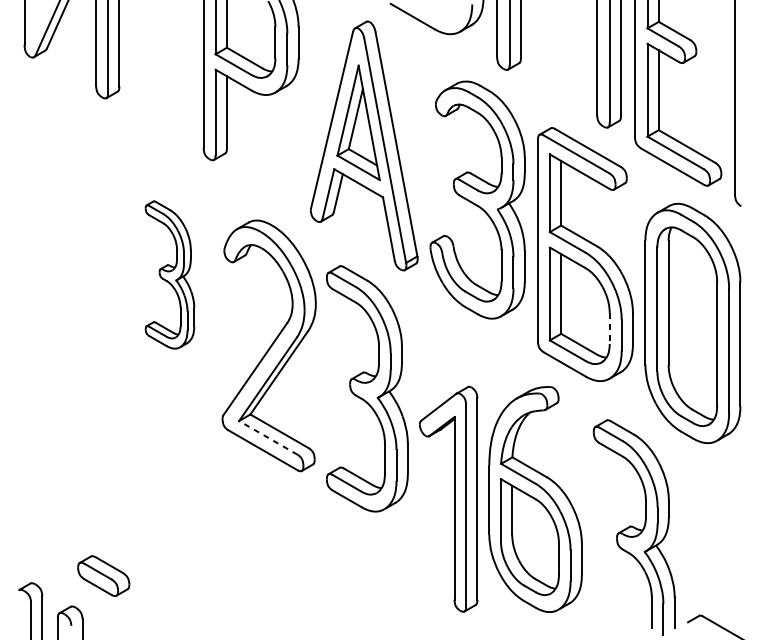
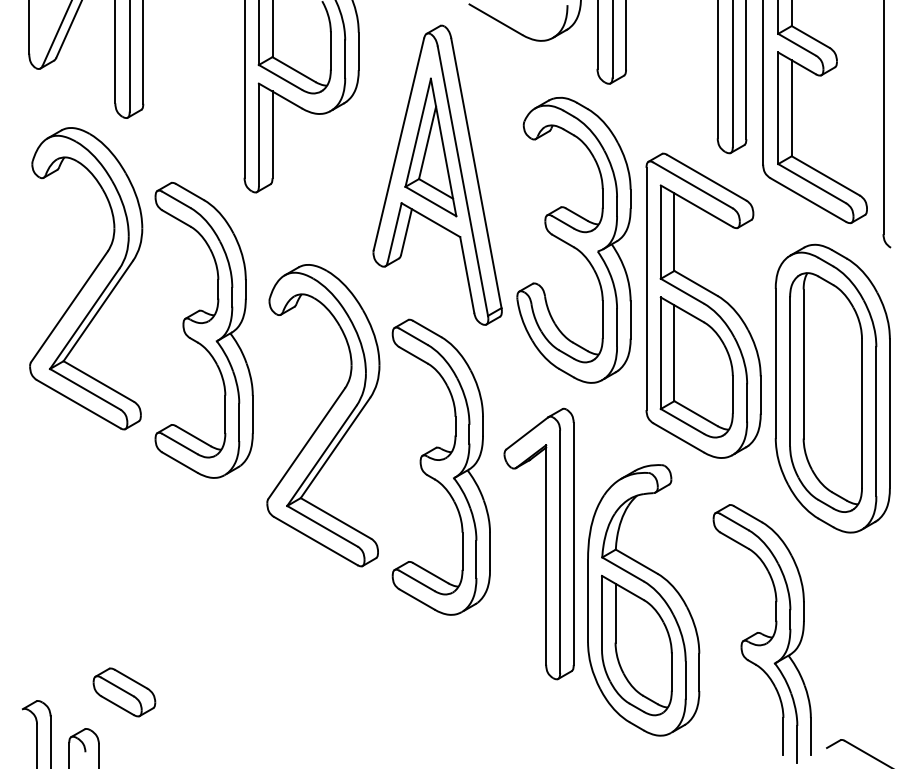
part: (72, 231) -> (86, 278), added
part: (169, 275) -> (203, 330), size x1.67
line: (609, 328) -> (732, 394), dashed -> solid
line: (268, 438) -> (322, 526), dashed -> solid
part: (453, 498) -> (545, 543), moved

